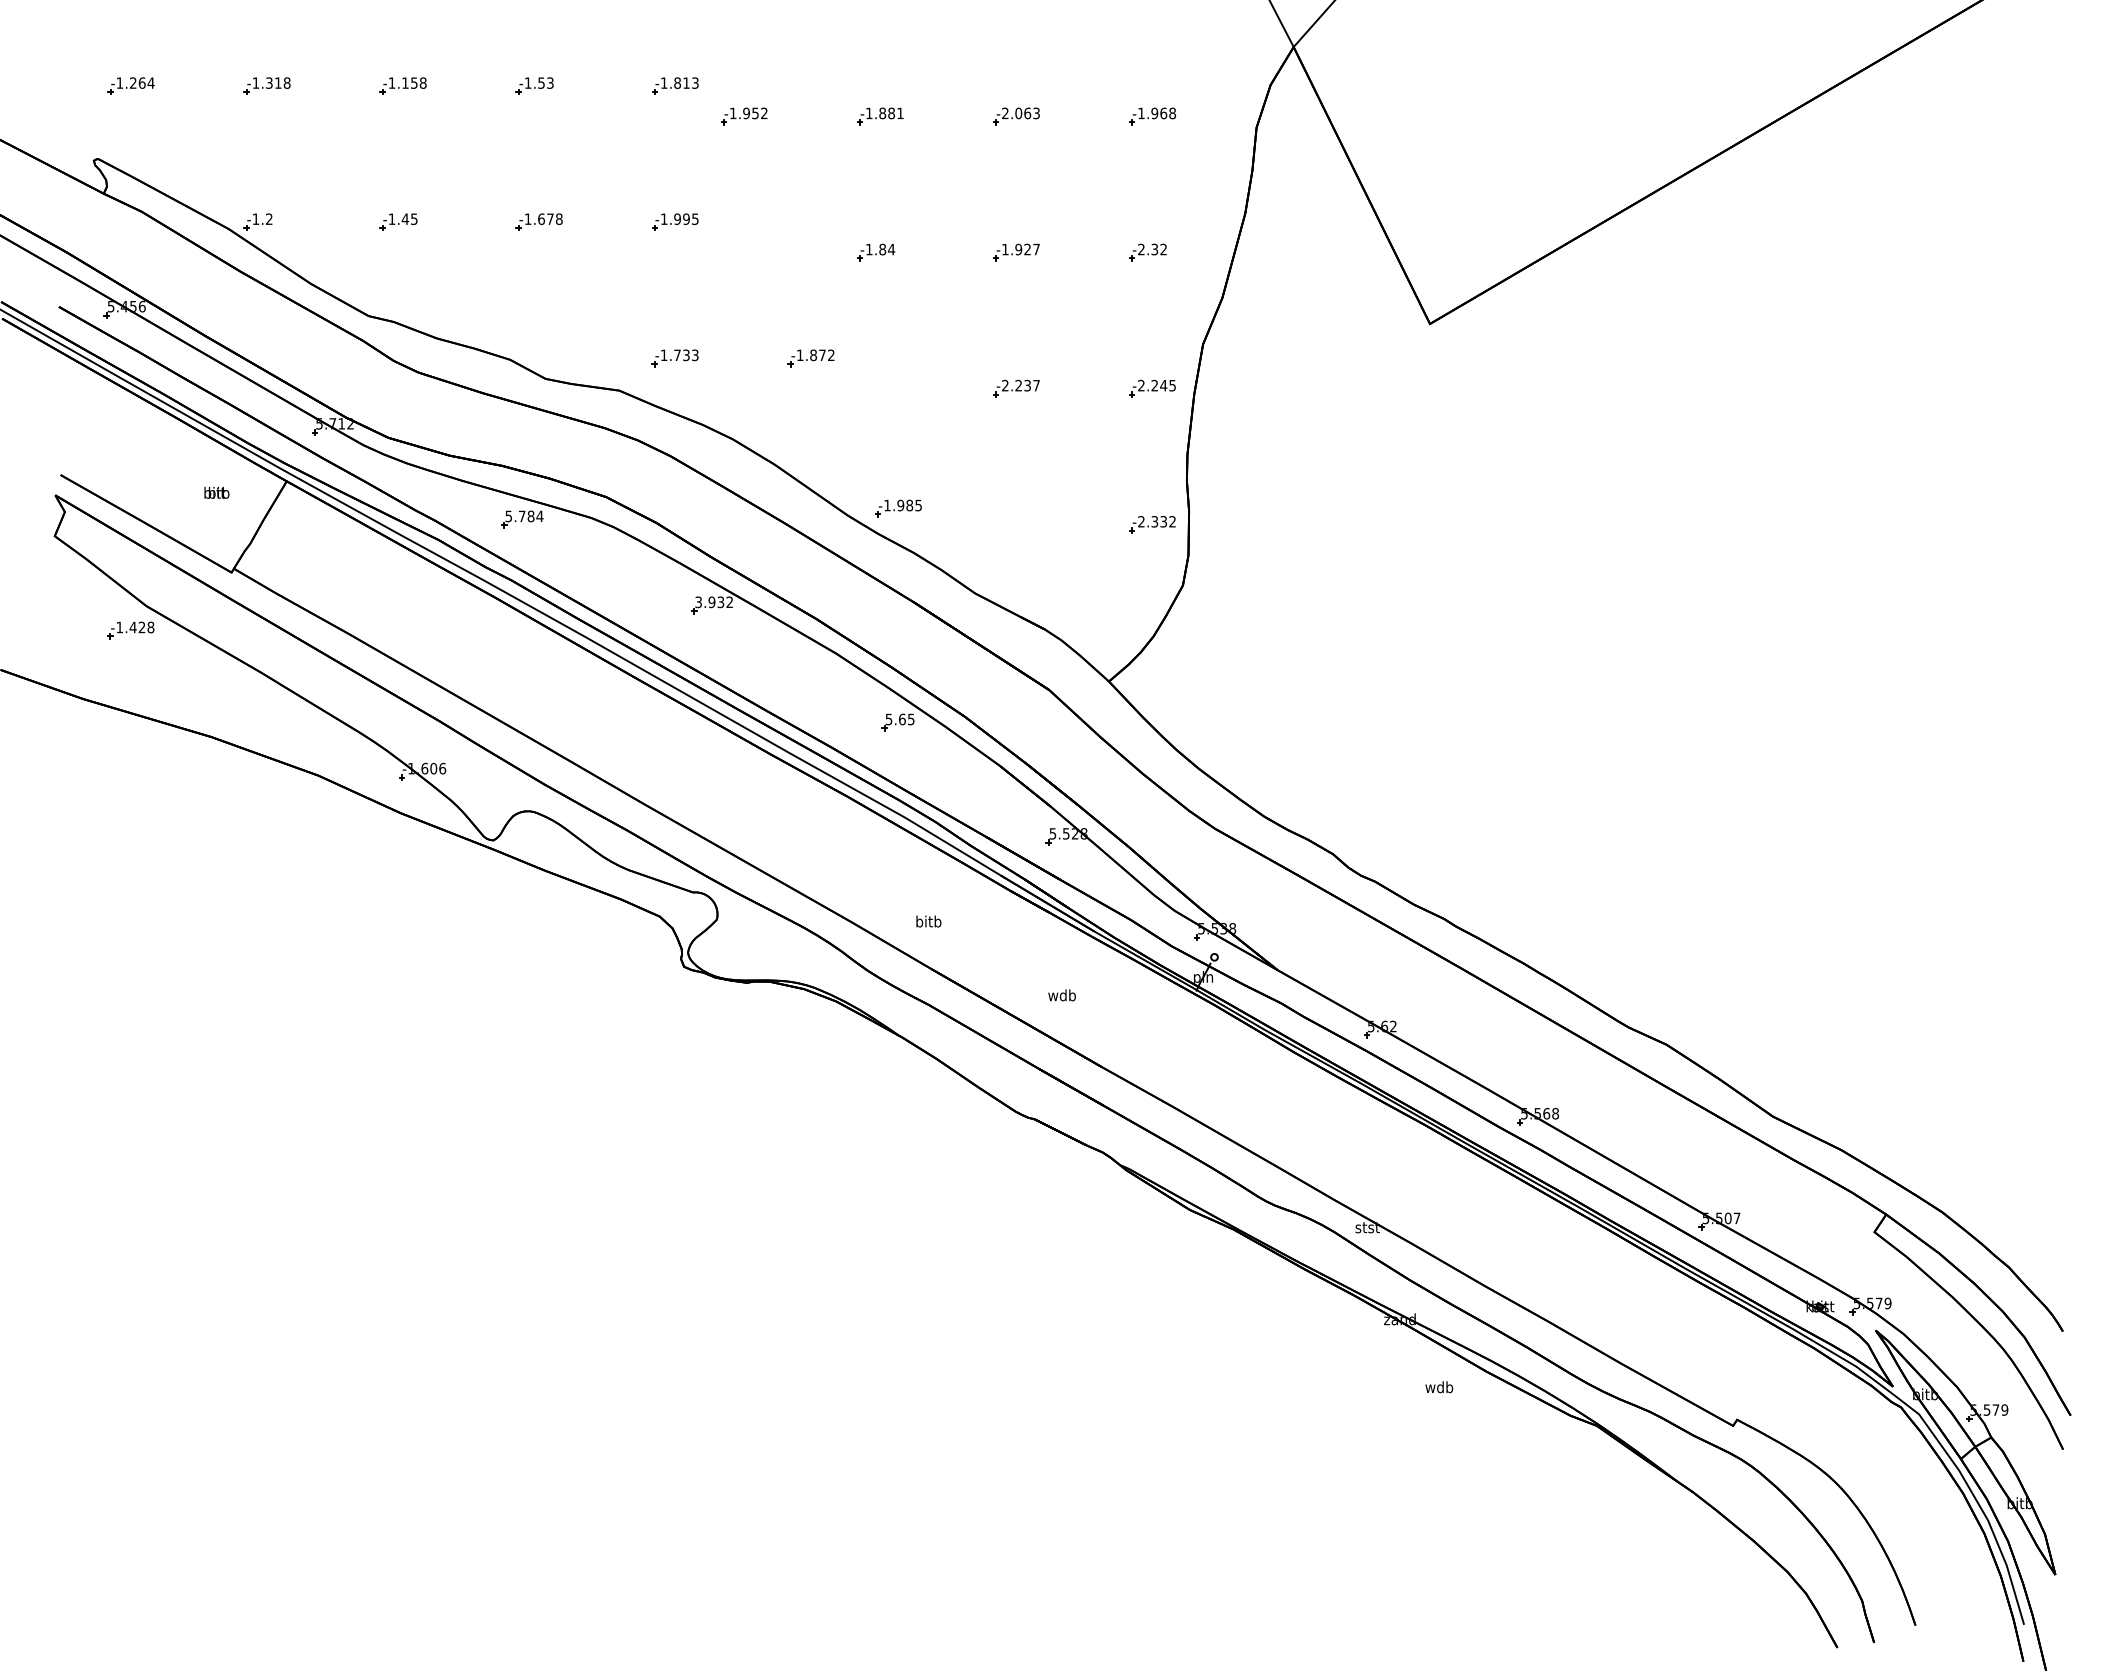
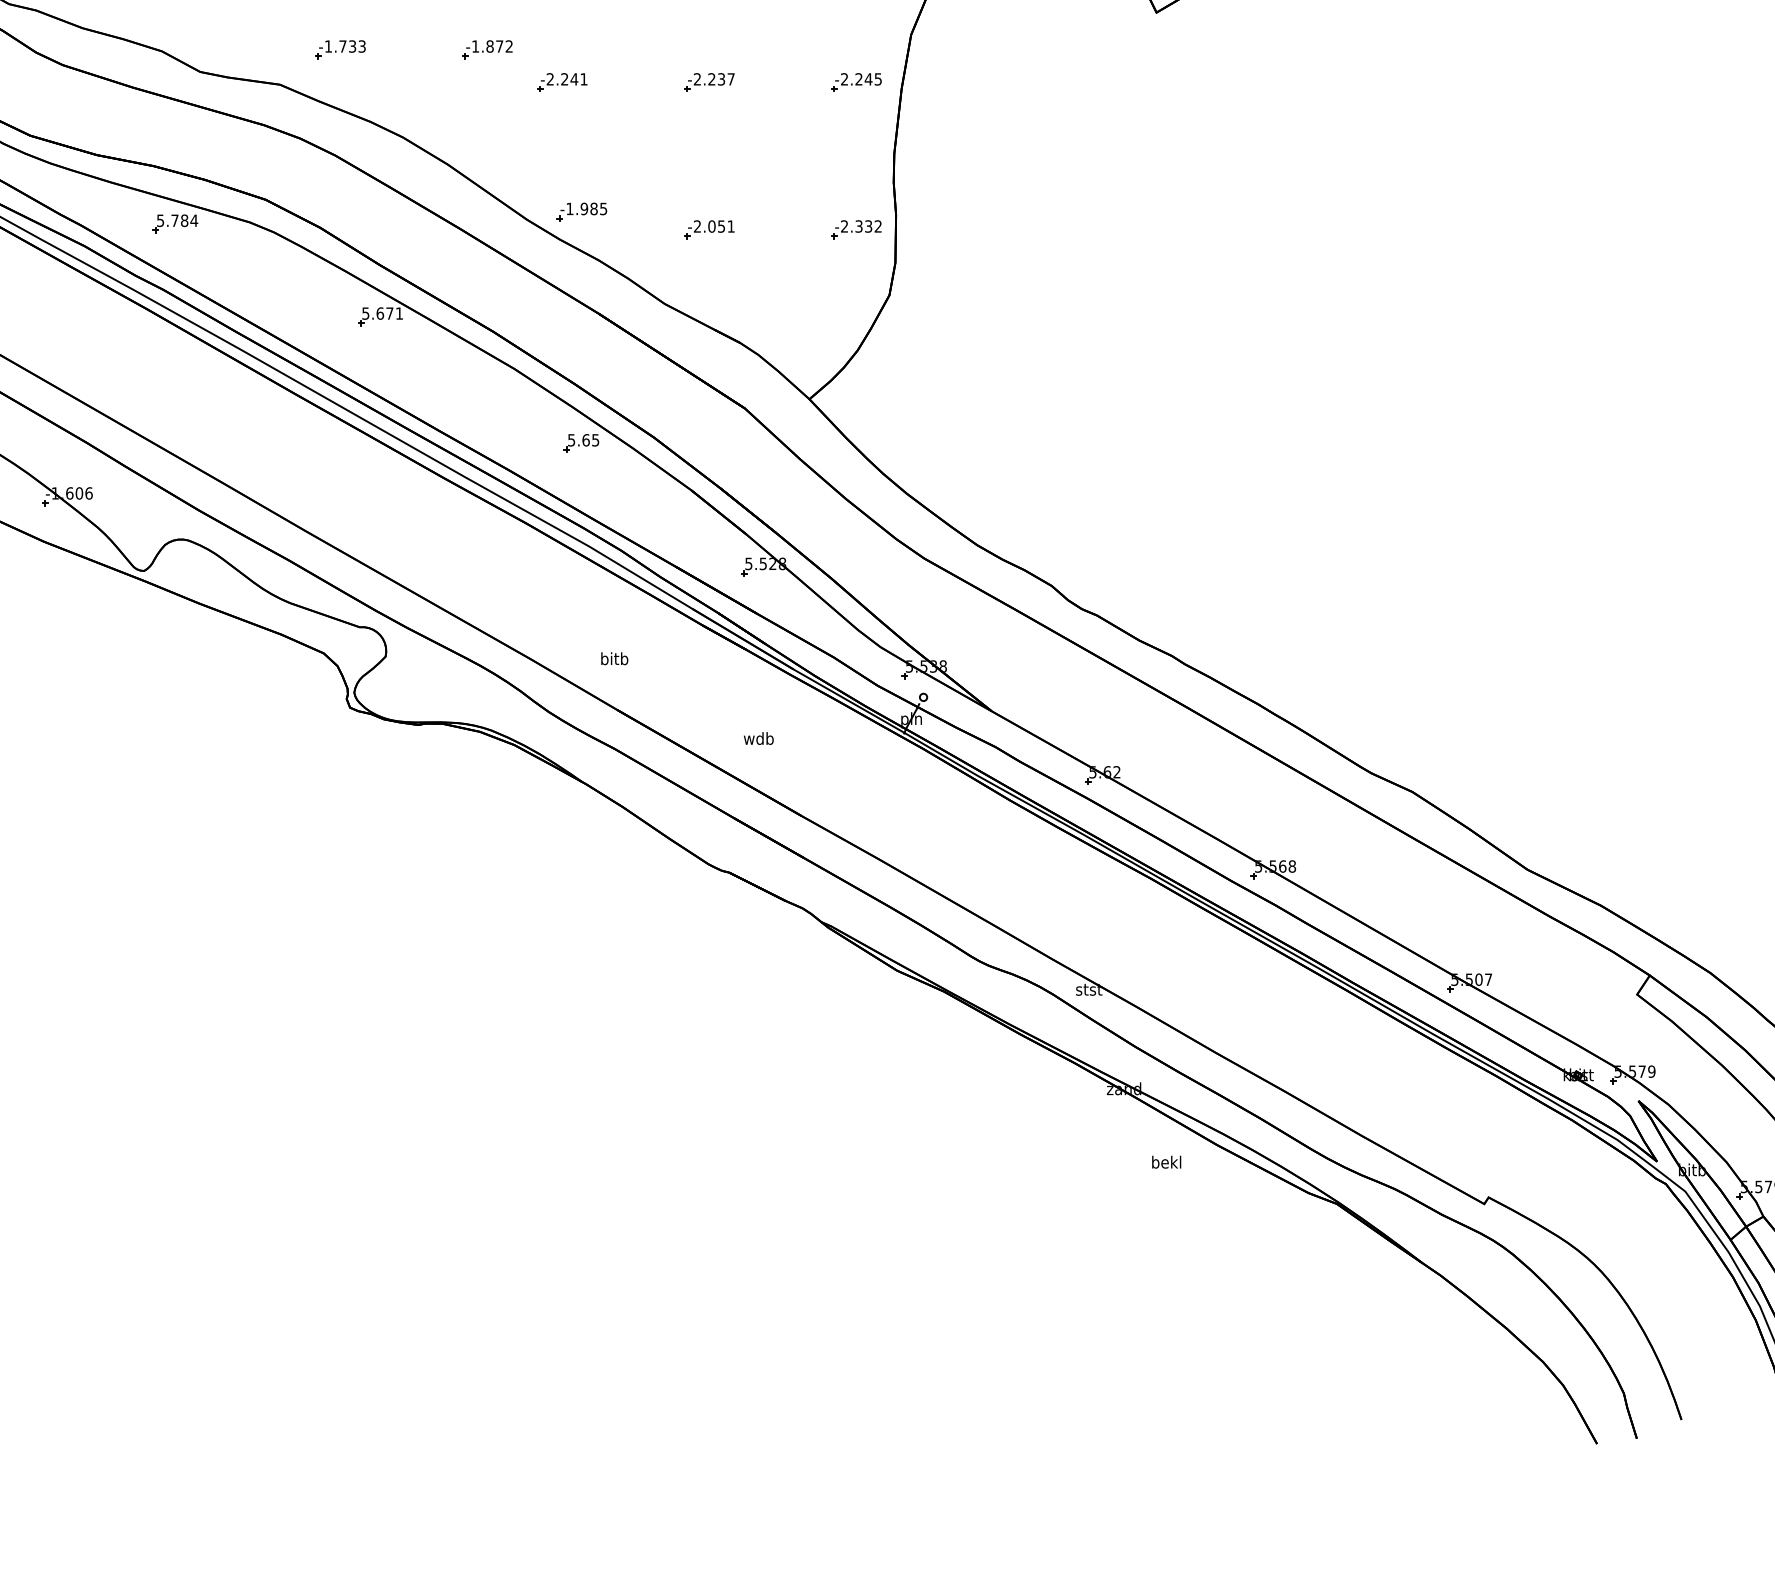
part: (880, 388) -> (562, 82), added
part: (1016, 524) -> (709, 229), added
text: (713, 602) -> (381, 313), 3.932 -> 5.671
text: (1439, 1387) -> (1166, 1162), wdb -> bekl

